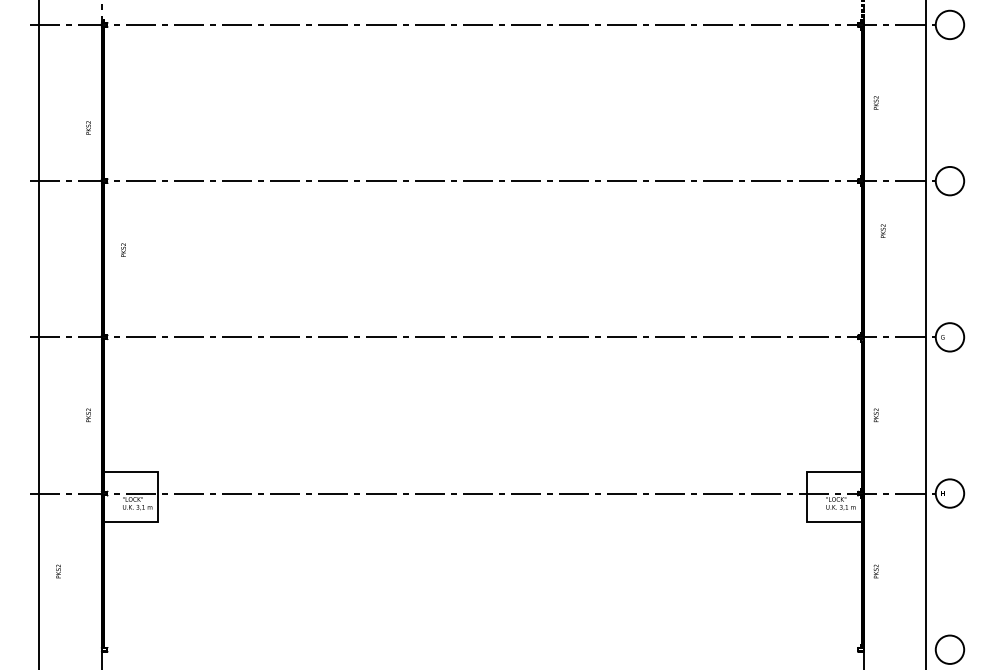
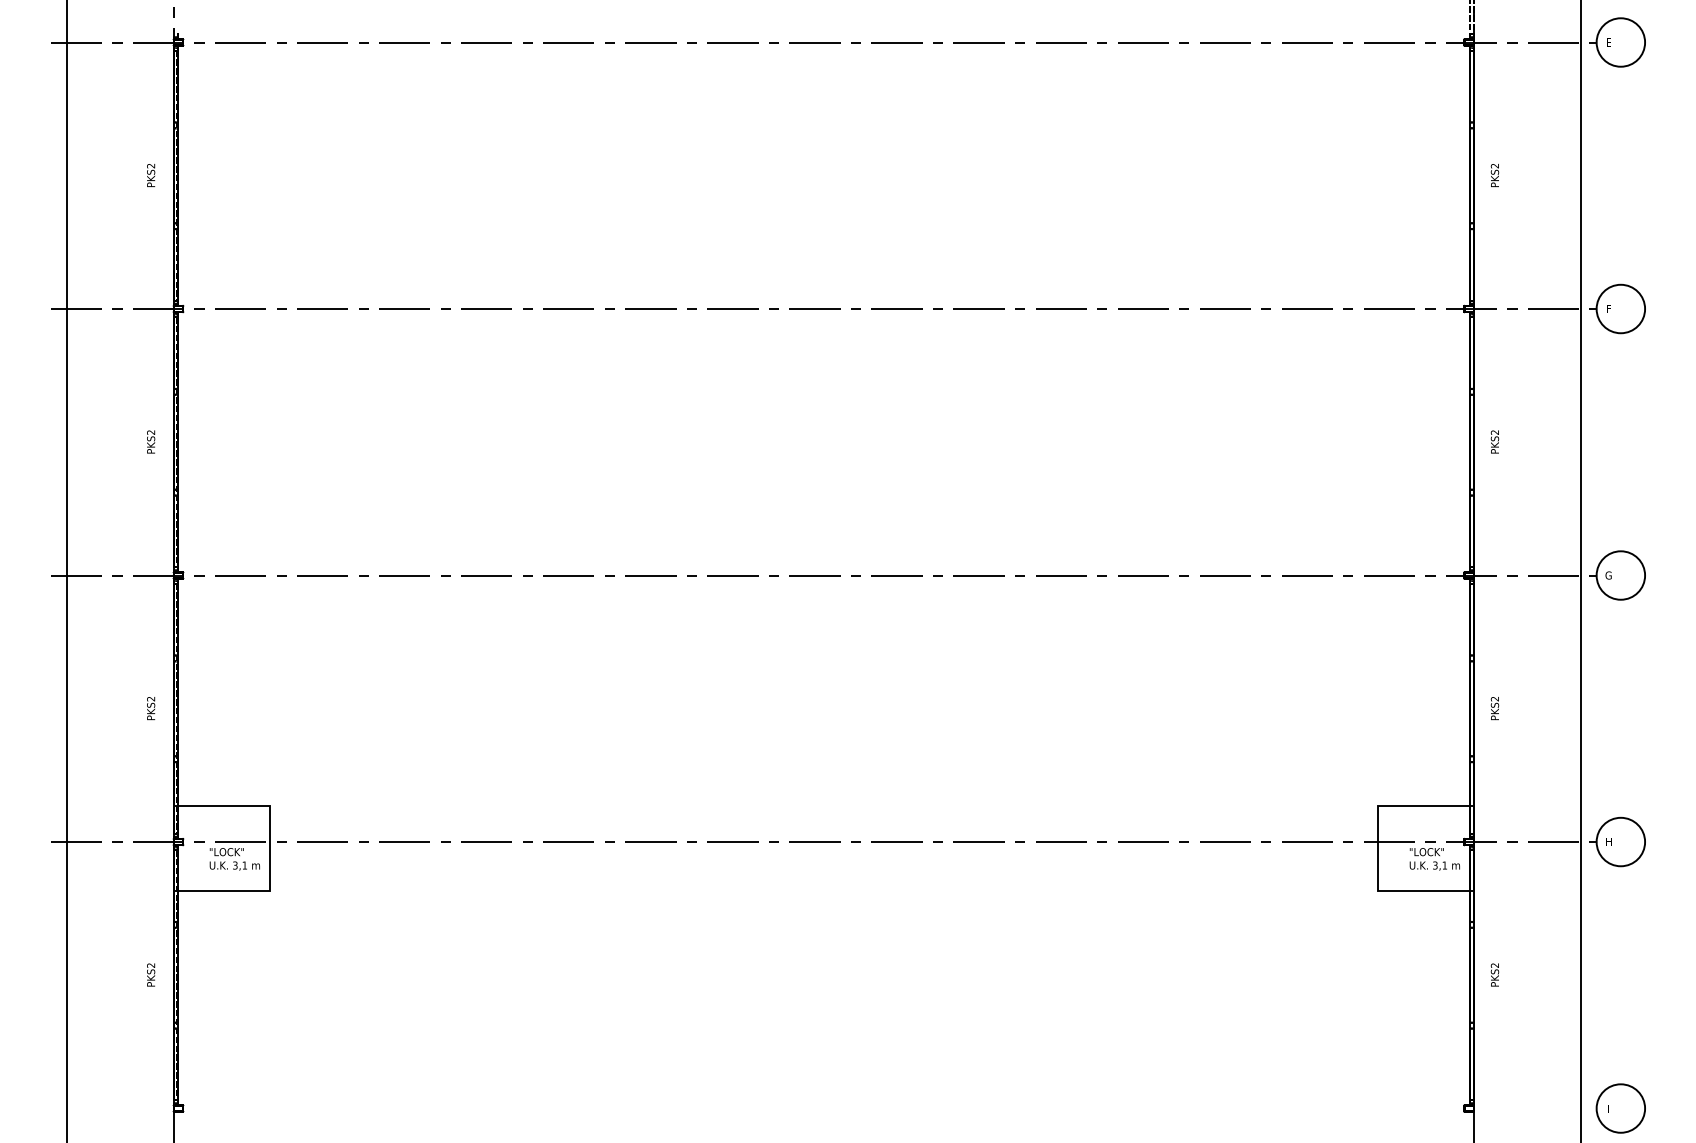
text: (88, 127) -> (151, 174), moved
text: (882, 230) -> (1493, 440), moved
text: (123, 249) -> (151, 440), moved
text: (58, 571) -> (151, 975), moved

